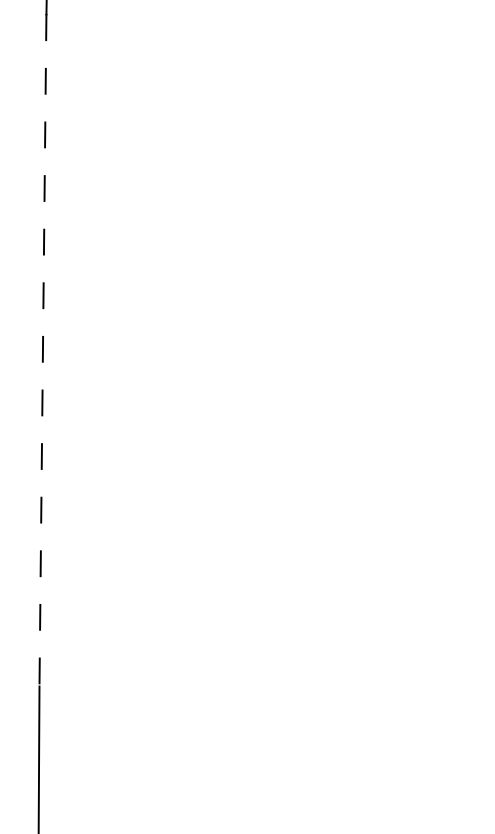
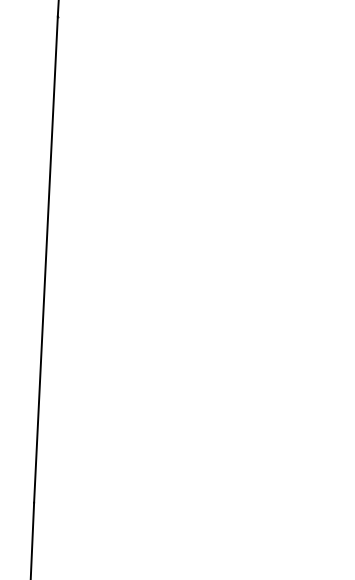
line: (42, 350) -> (45, 259), dashed -> solid

